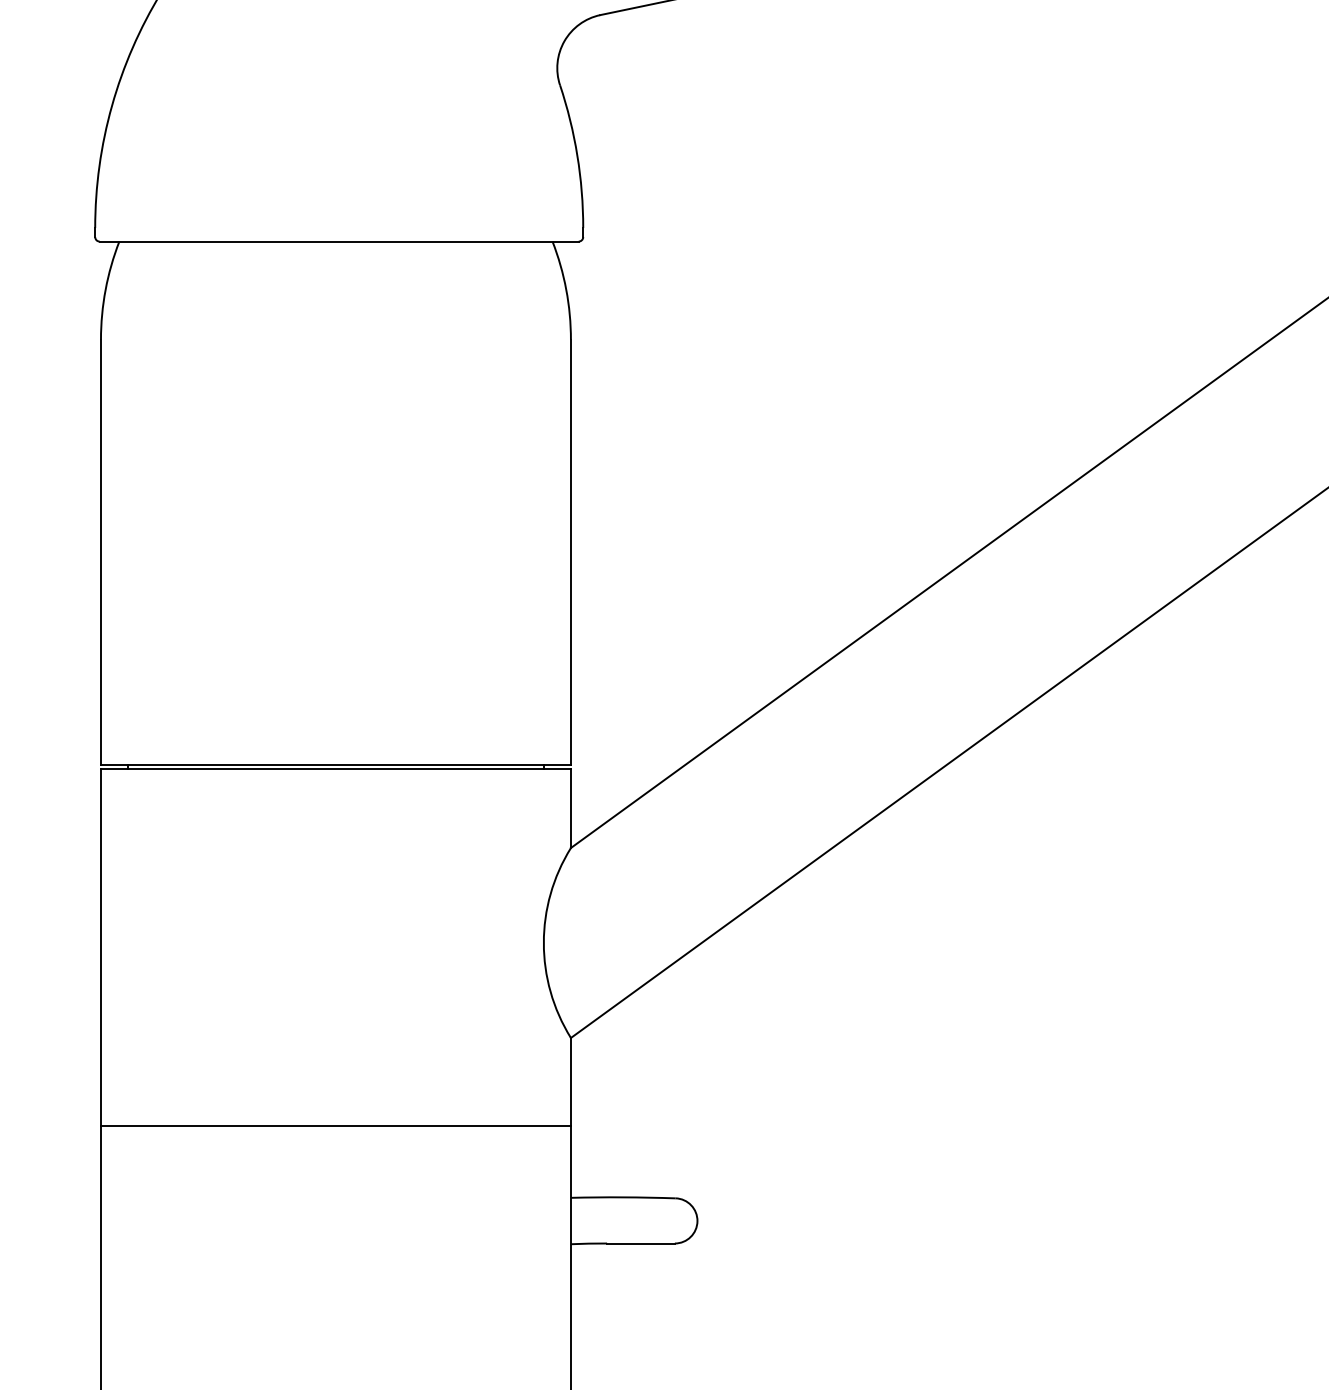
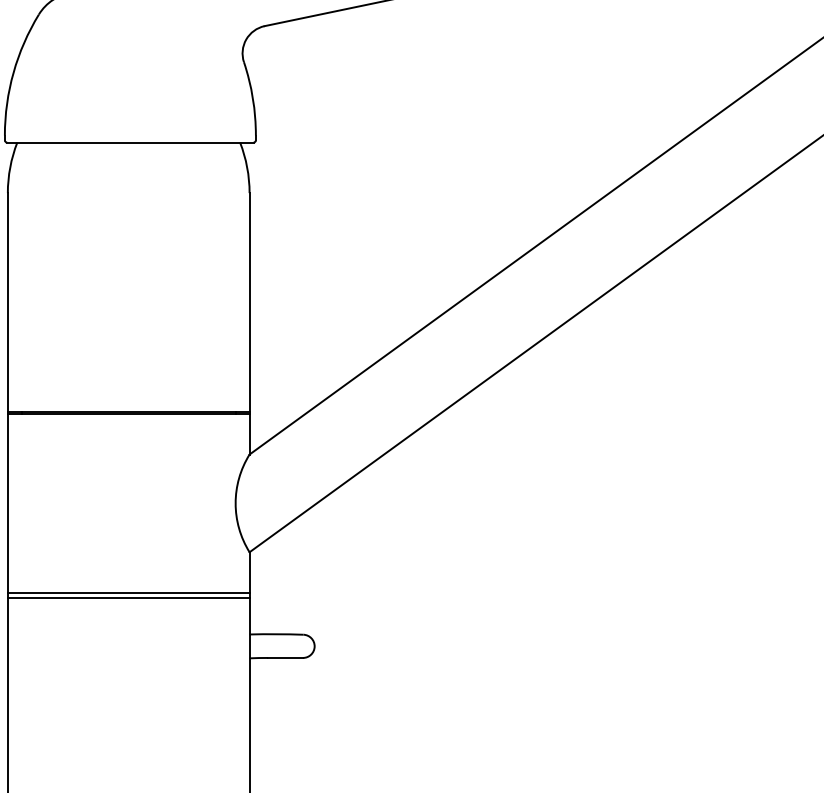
line: (335, 1116) -> (128, 592), added

